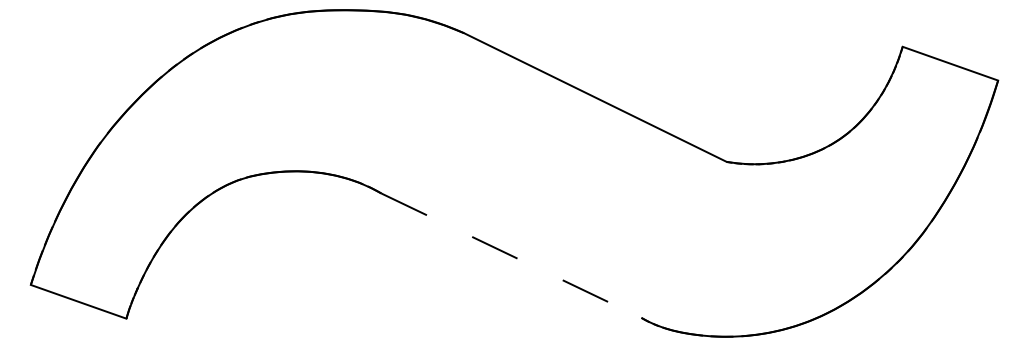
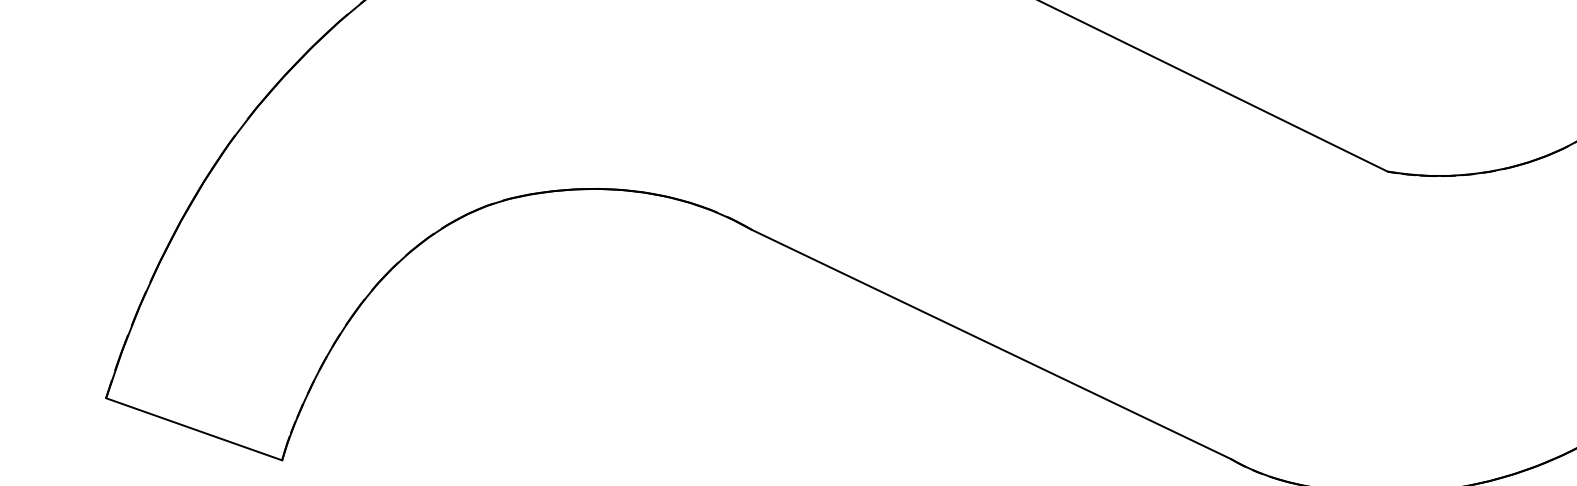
line: (511, 255) -> (991, 343), dashed -> solid

